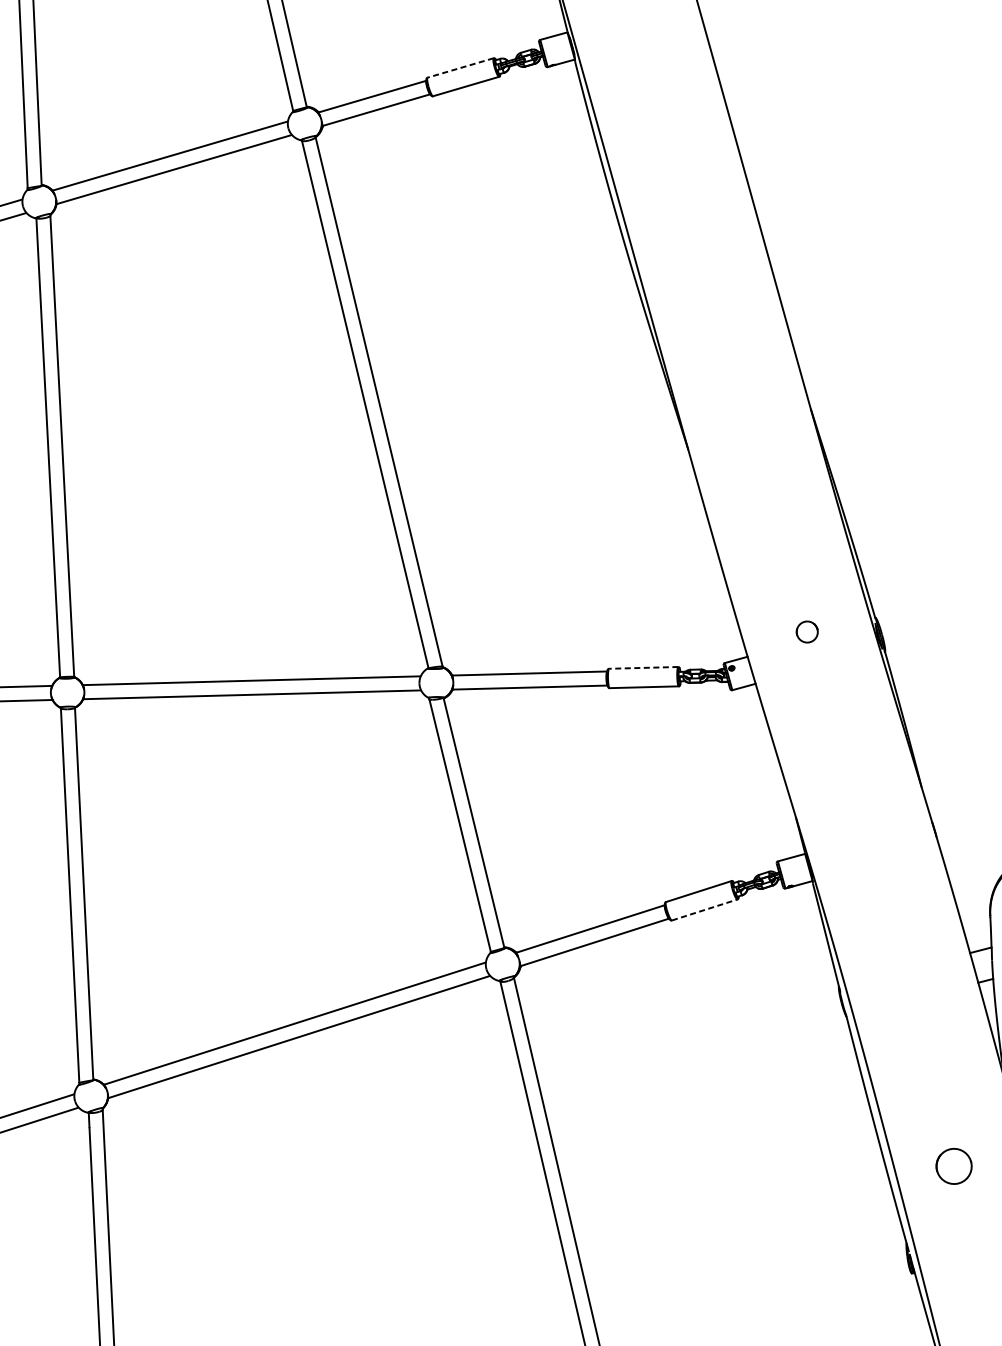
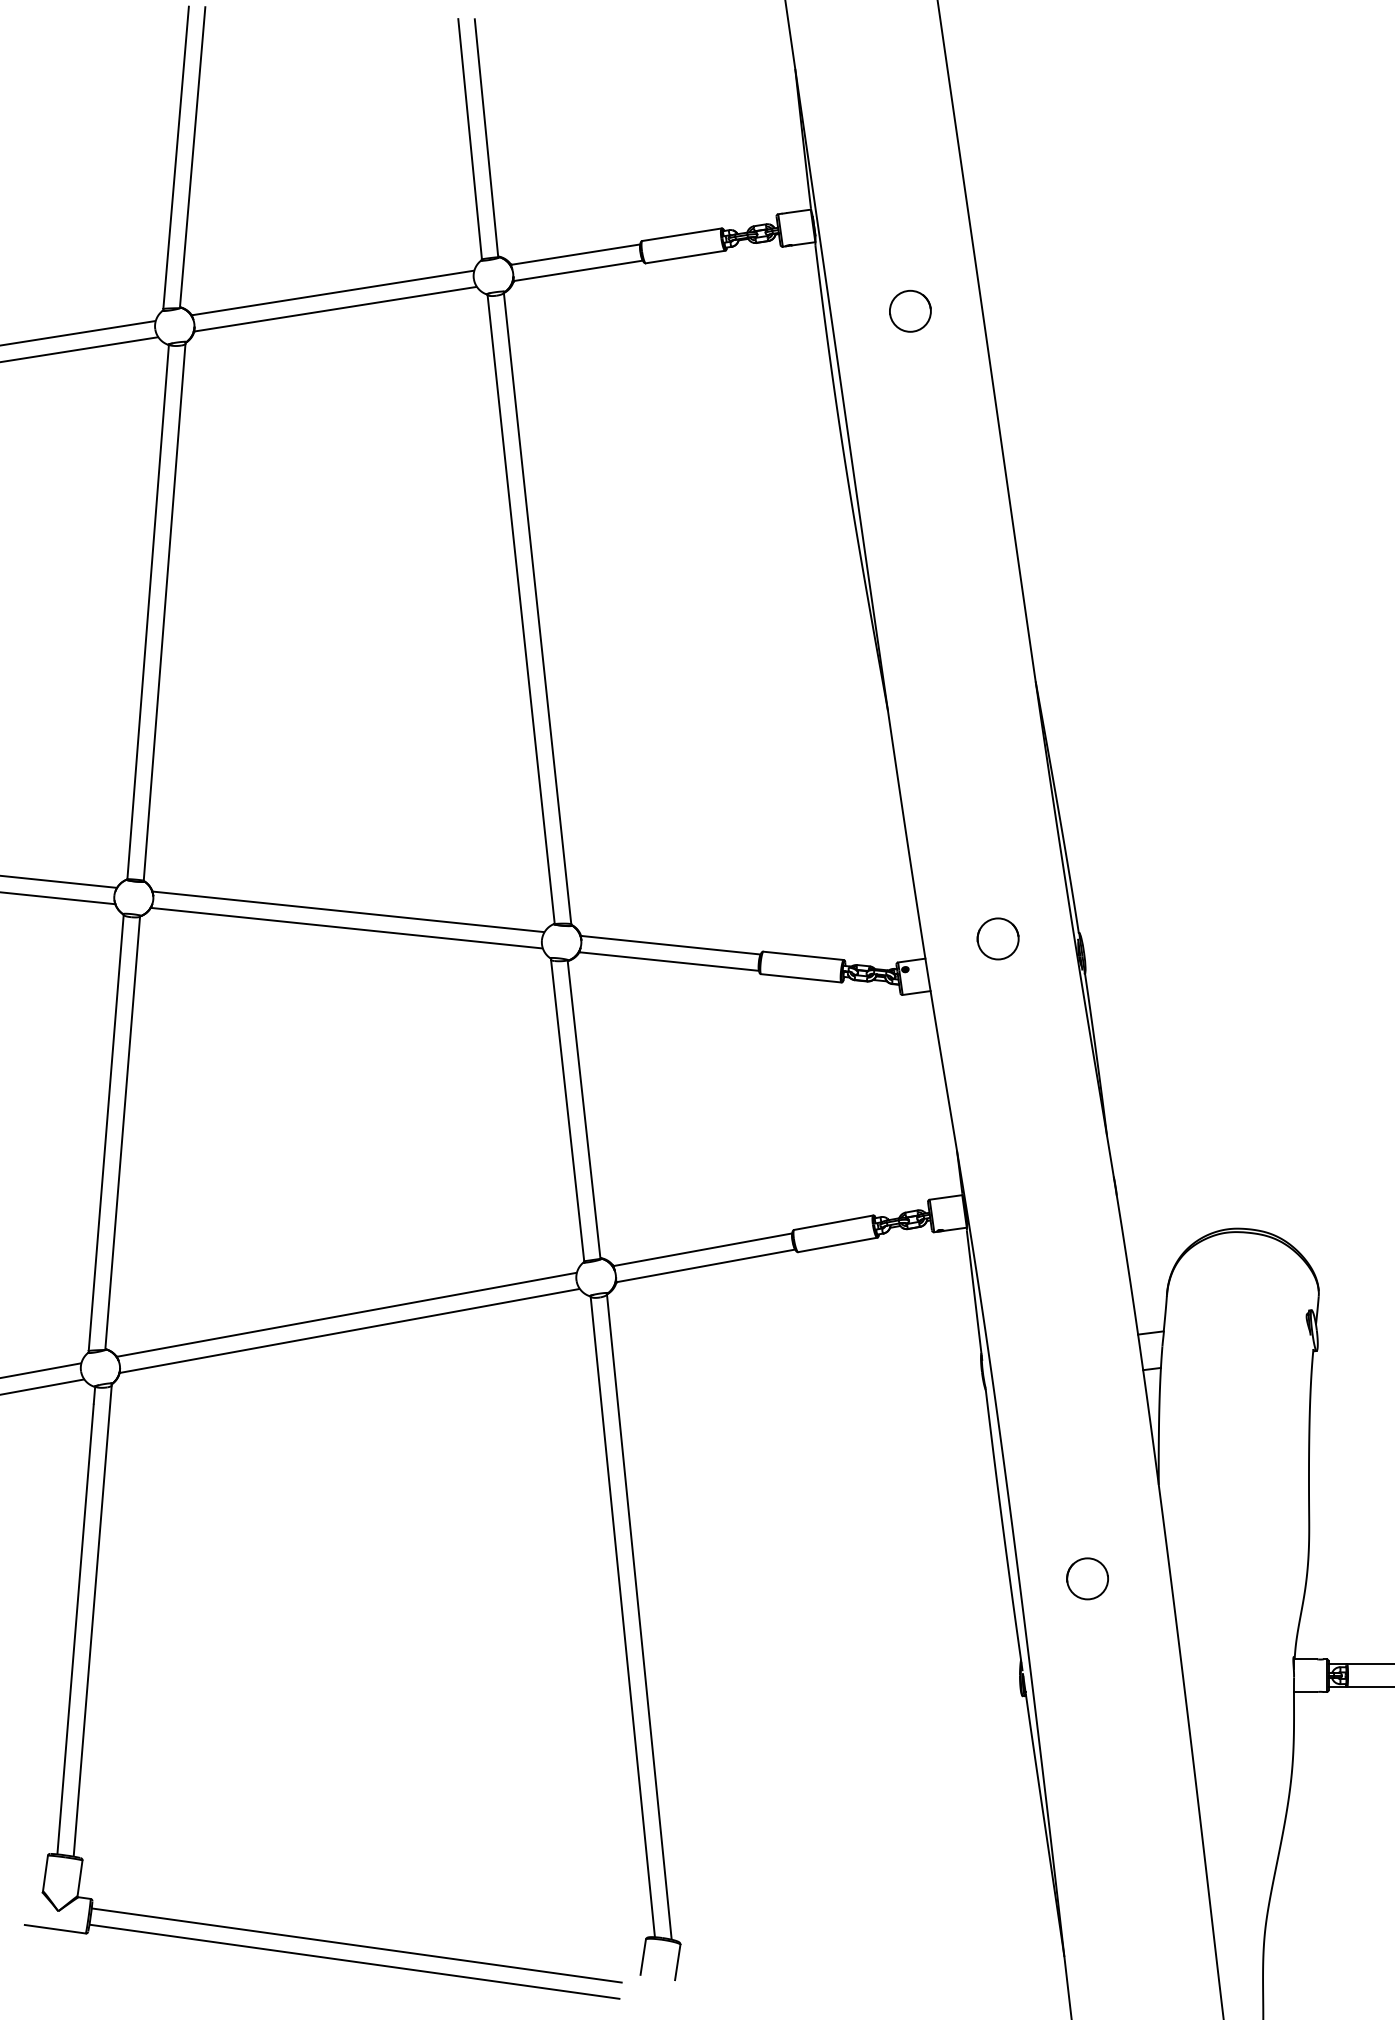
line: (460, 67) -> (681, 234), dashed -> solid
circle: (663, 107) -> (910, 310), added
circle: (806, 631) -> (997, 938), size x1.67
line: (643, 667) -> (803, 955), dashed -> solid
line: (705, 909) -> (838, 1244), dashed -> solid

